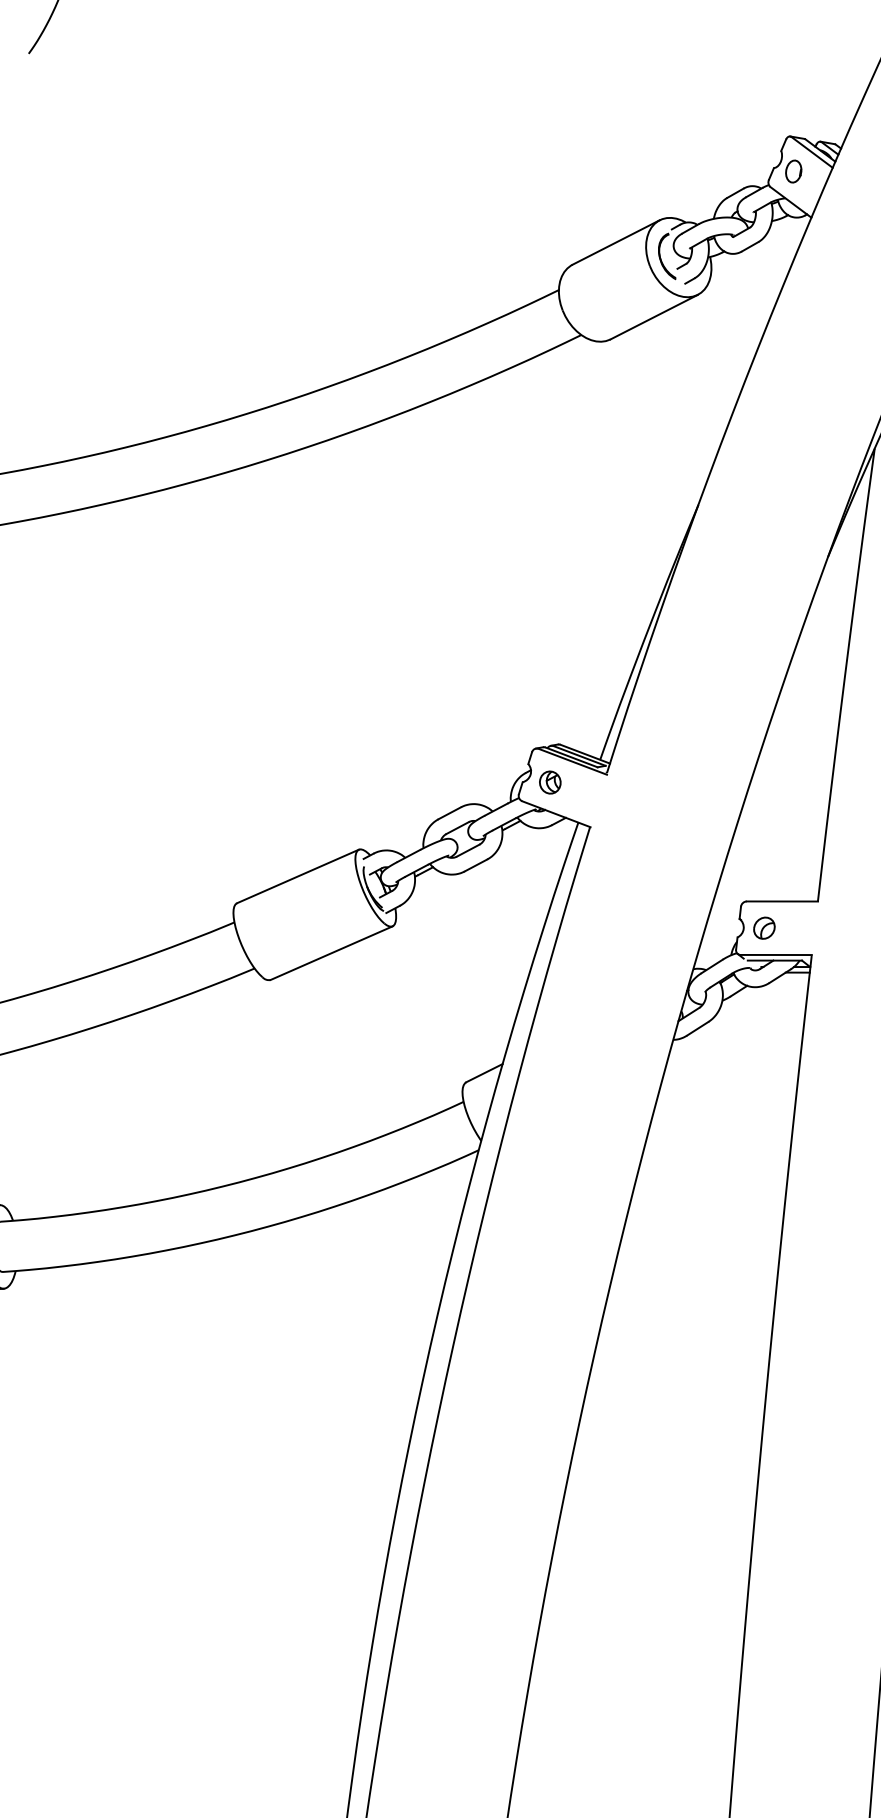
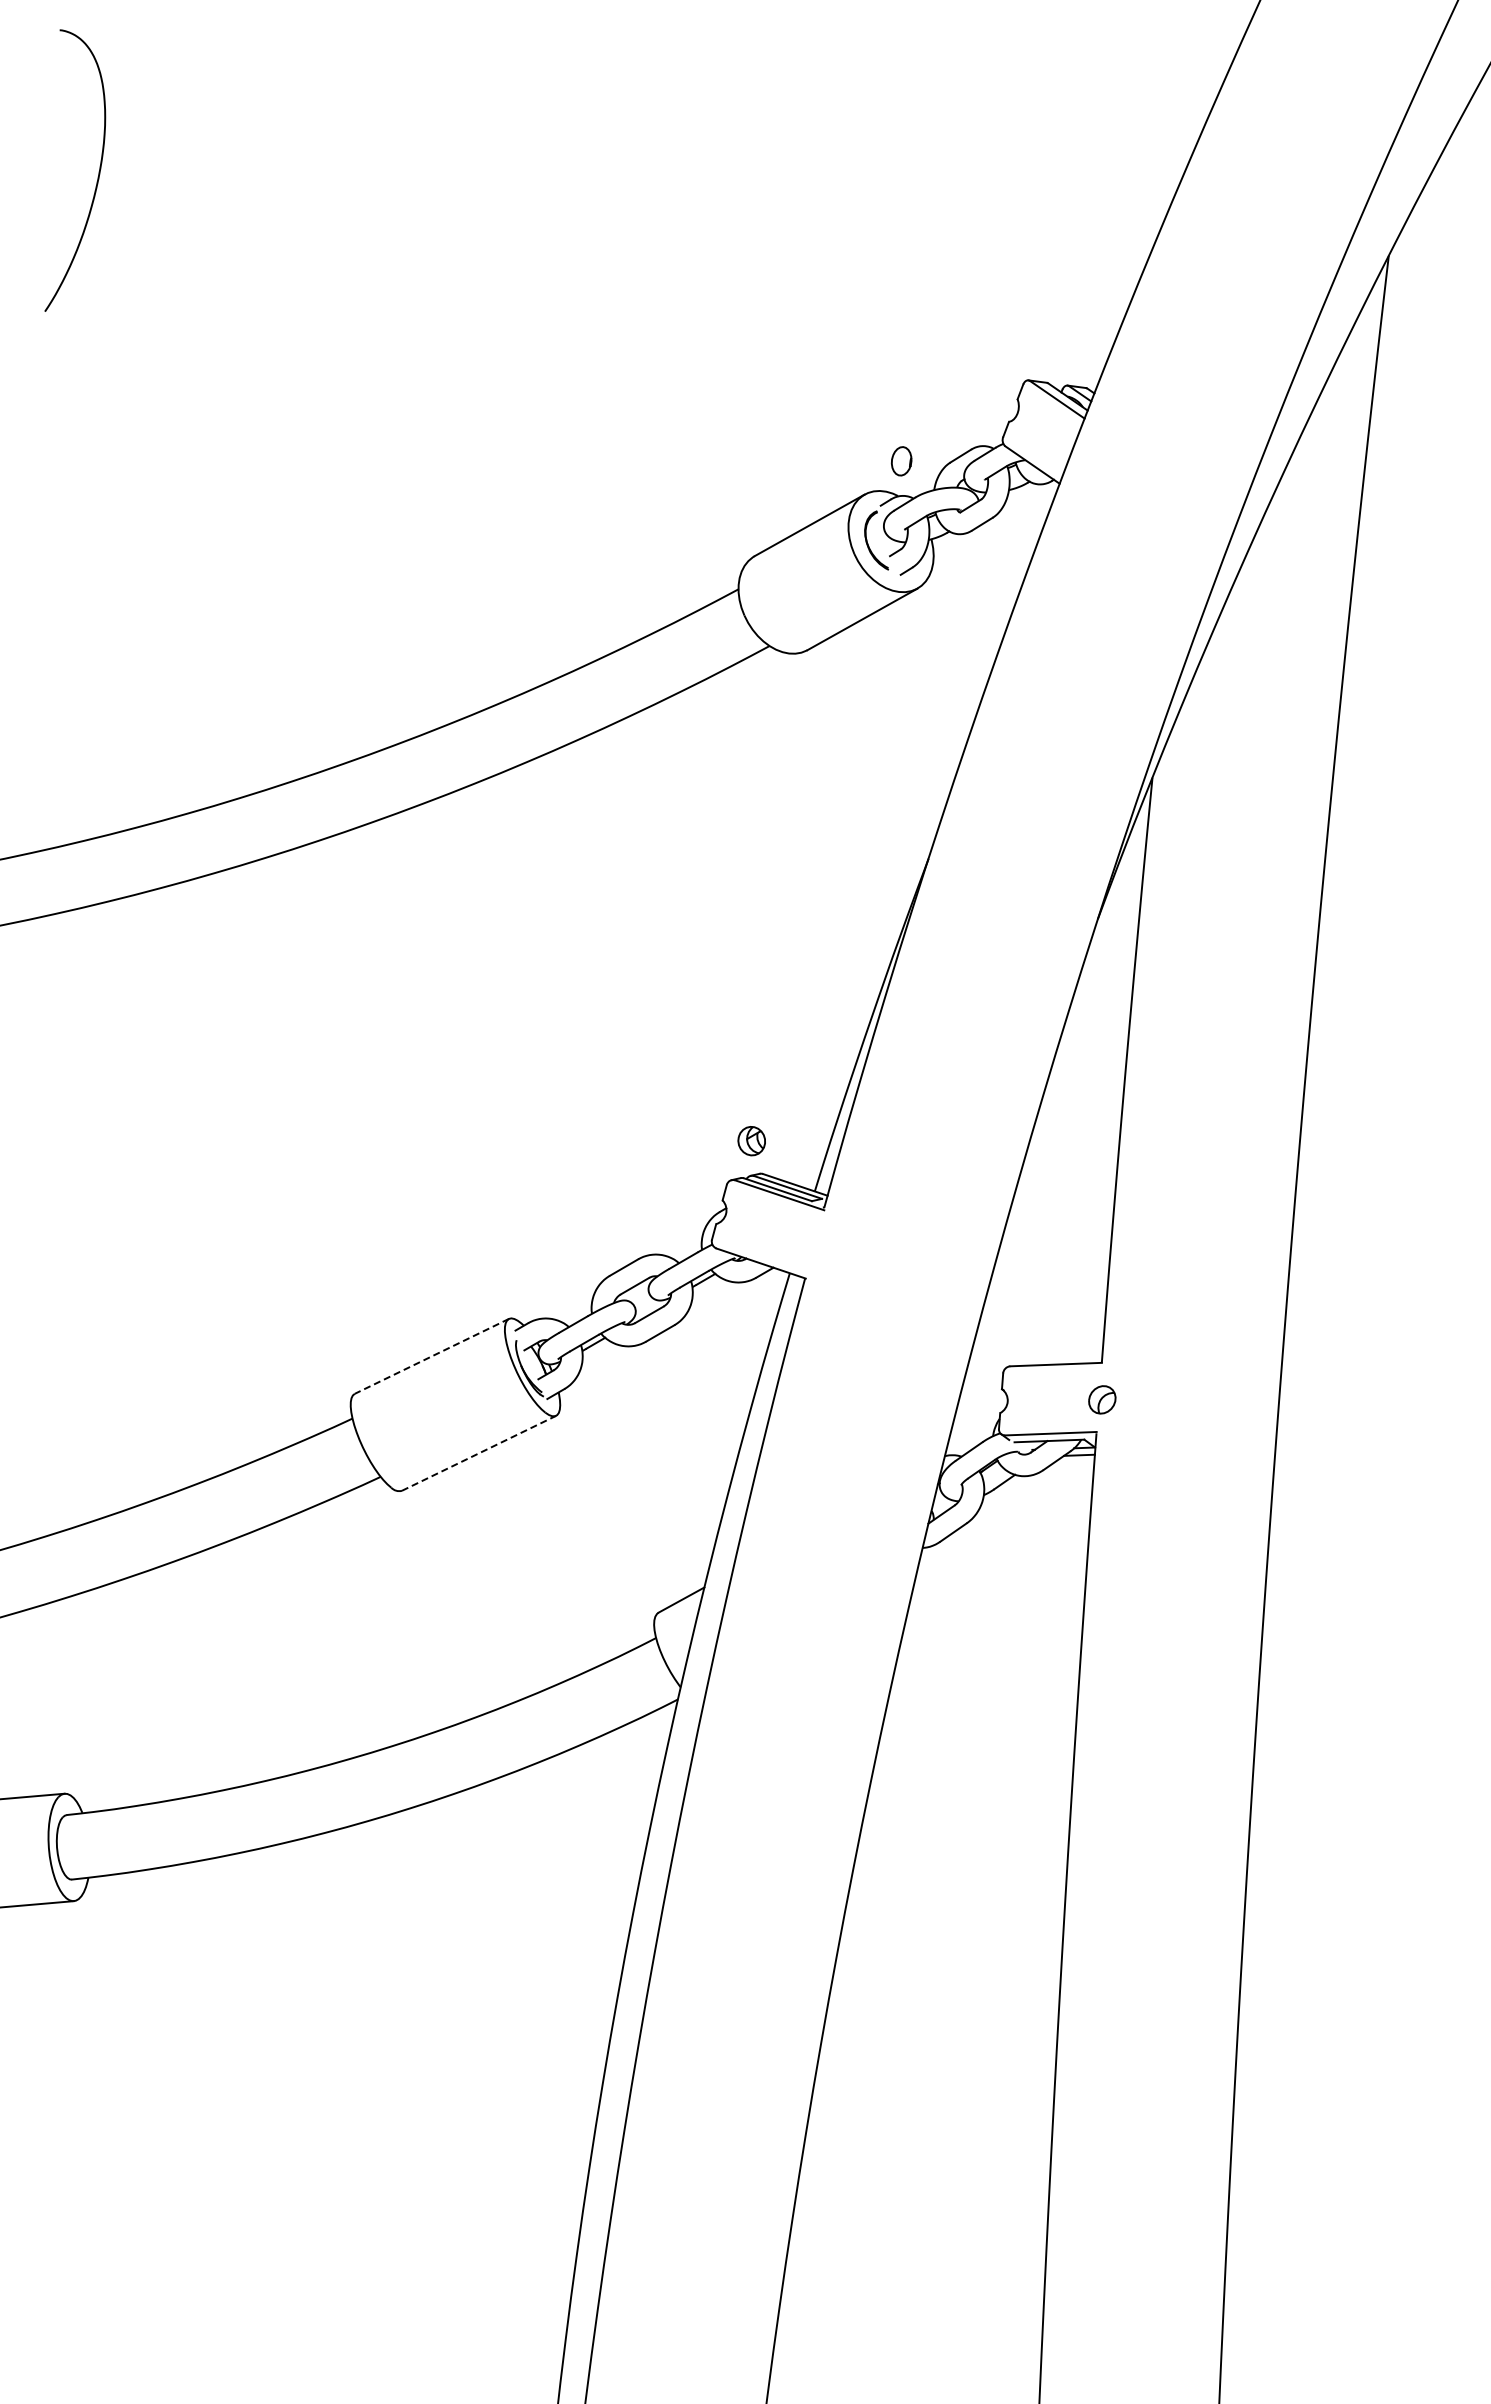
part: (793, 171) -> (901, 461), moved
part: (550, 782) -> (751, 1141), moved
line: (297, 876) -> (431, 1356), solid -> dashed
part: (764, 927) -> (1102, 1399), moved
line: (332, 953) -> (479, 1453), solid -> dashed

